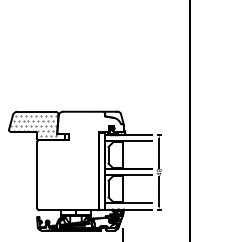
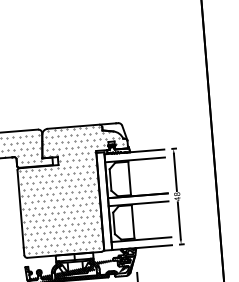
hatch: (79, 159) -> (73, 188), added

